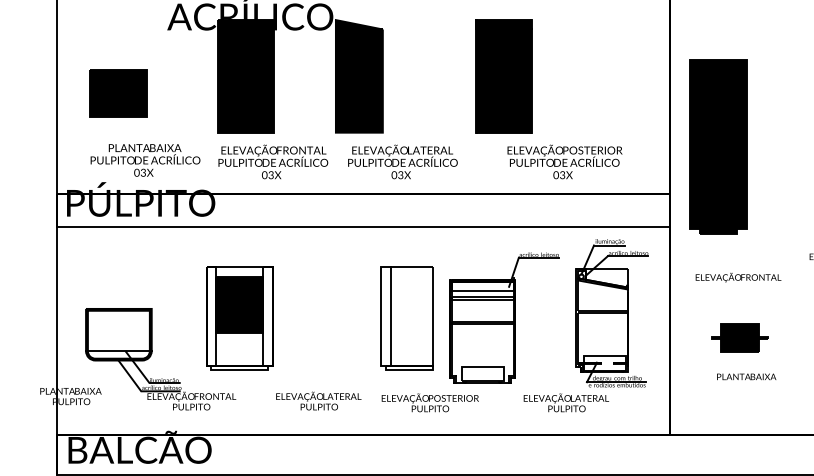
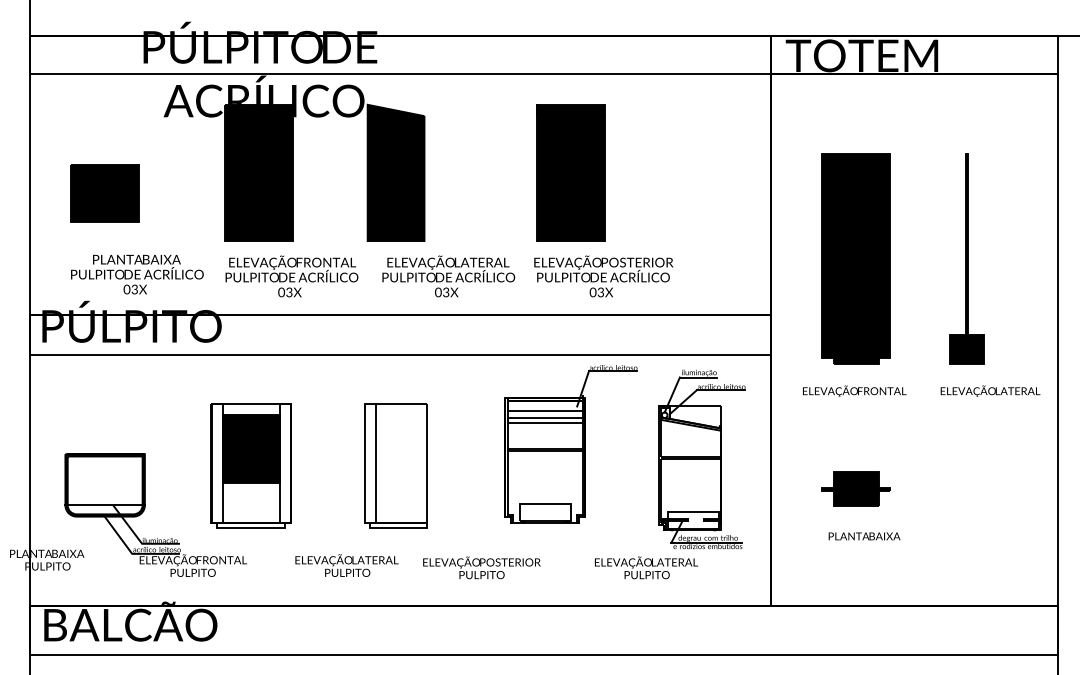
part: (717, 147) -> (855, 258), moved
text: (564, 162) -> (603, 276), moved
text: (738, 276) -> (854, 390), moved
part: (406, 318) -> (395, 465), moved
part: (503, 318) -> (570, 444), moved

